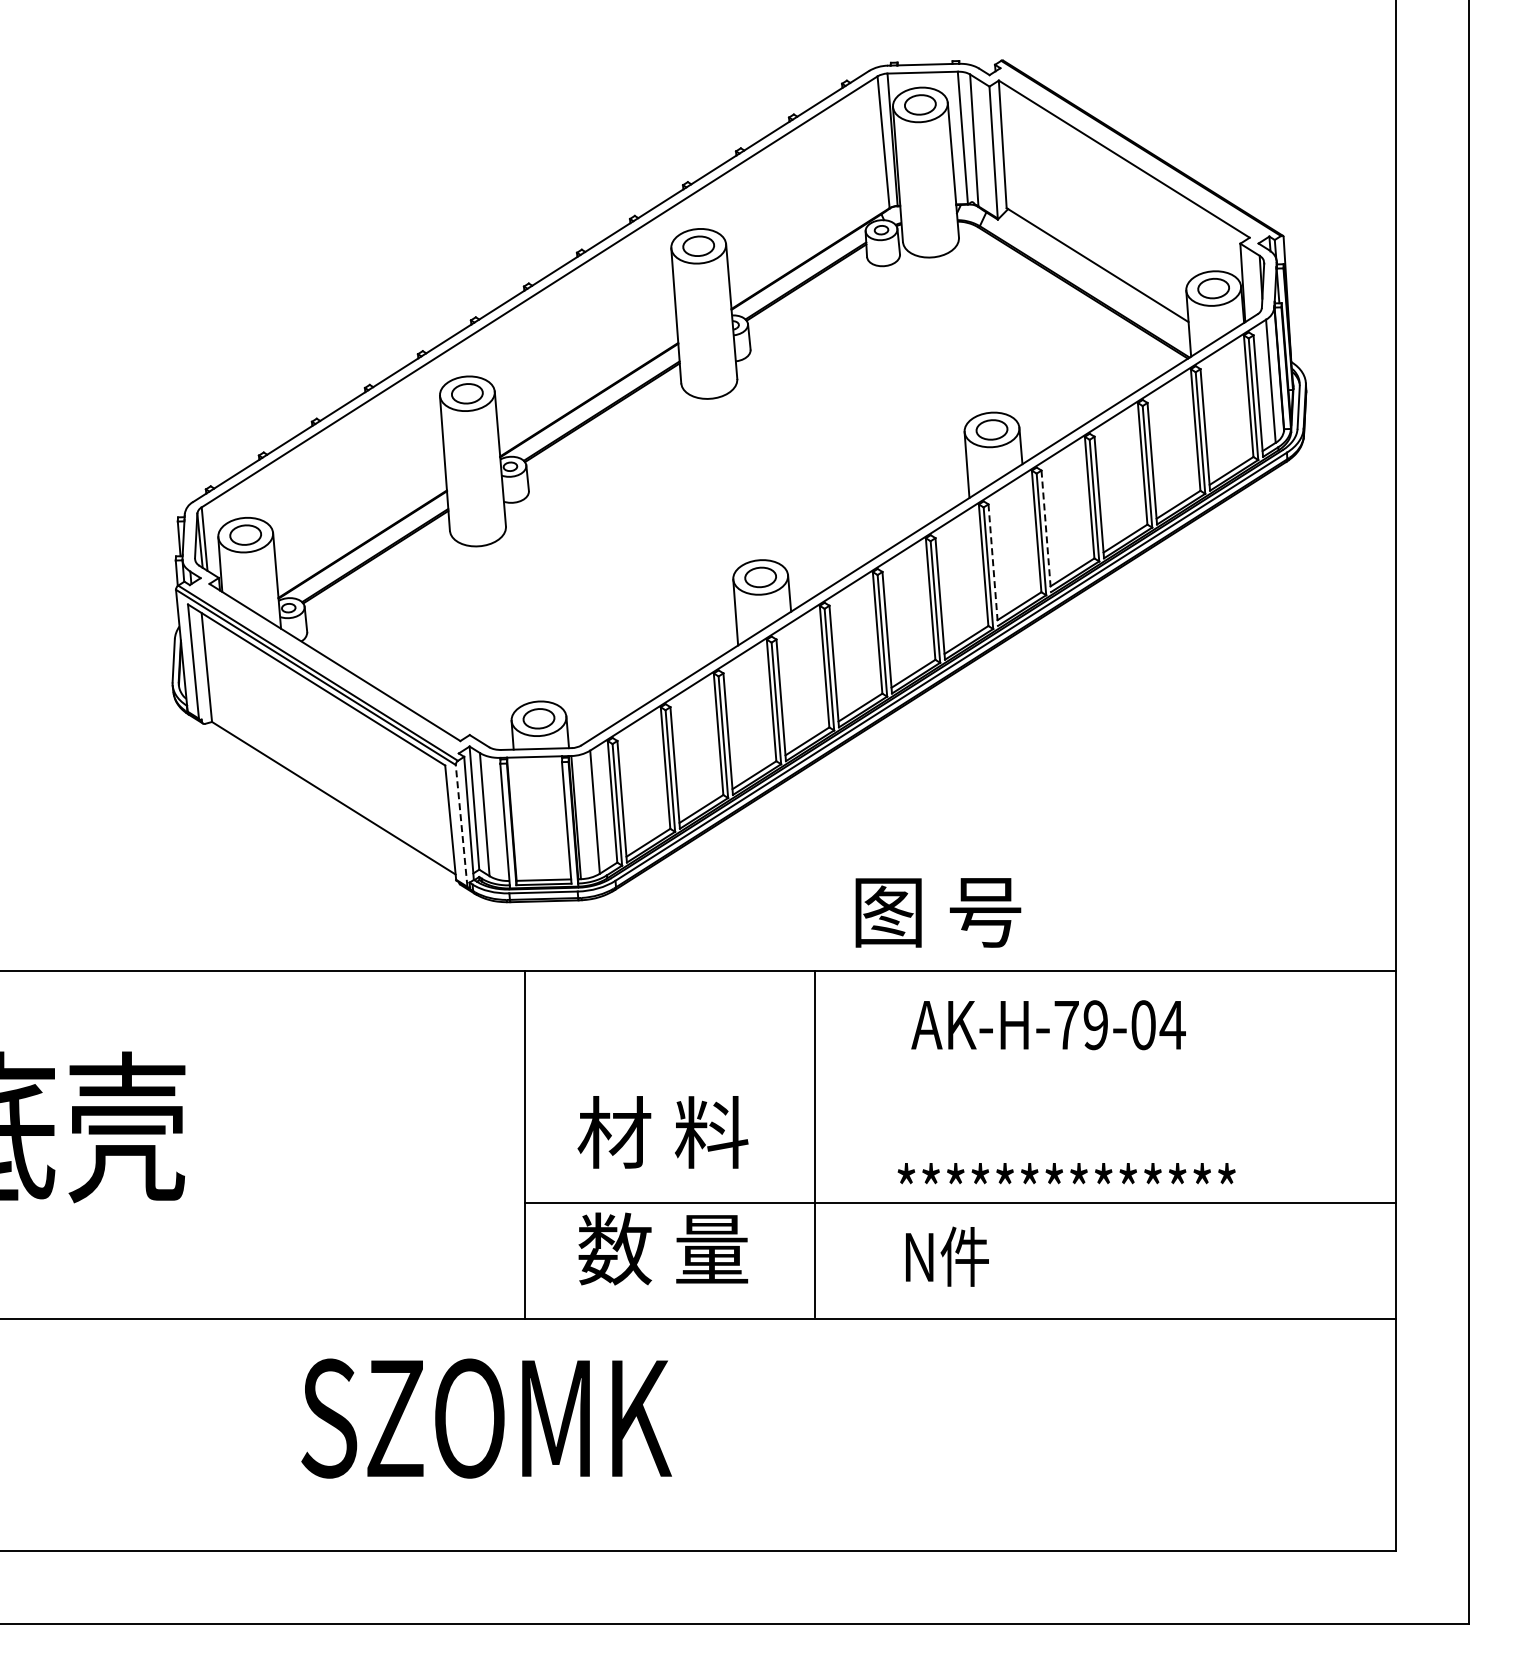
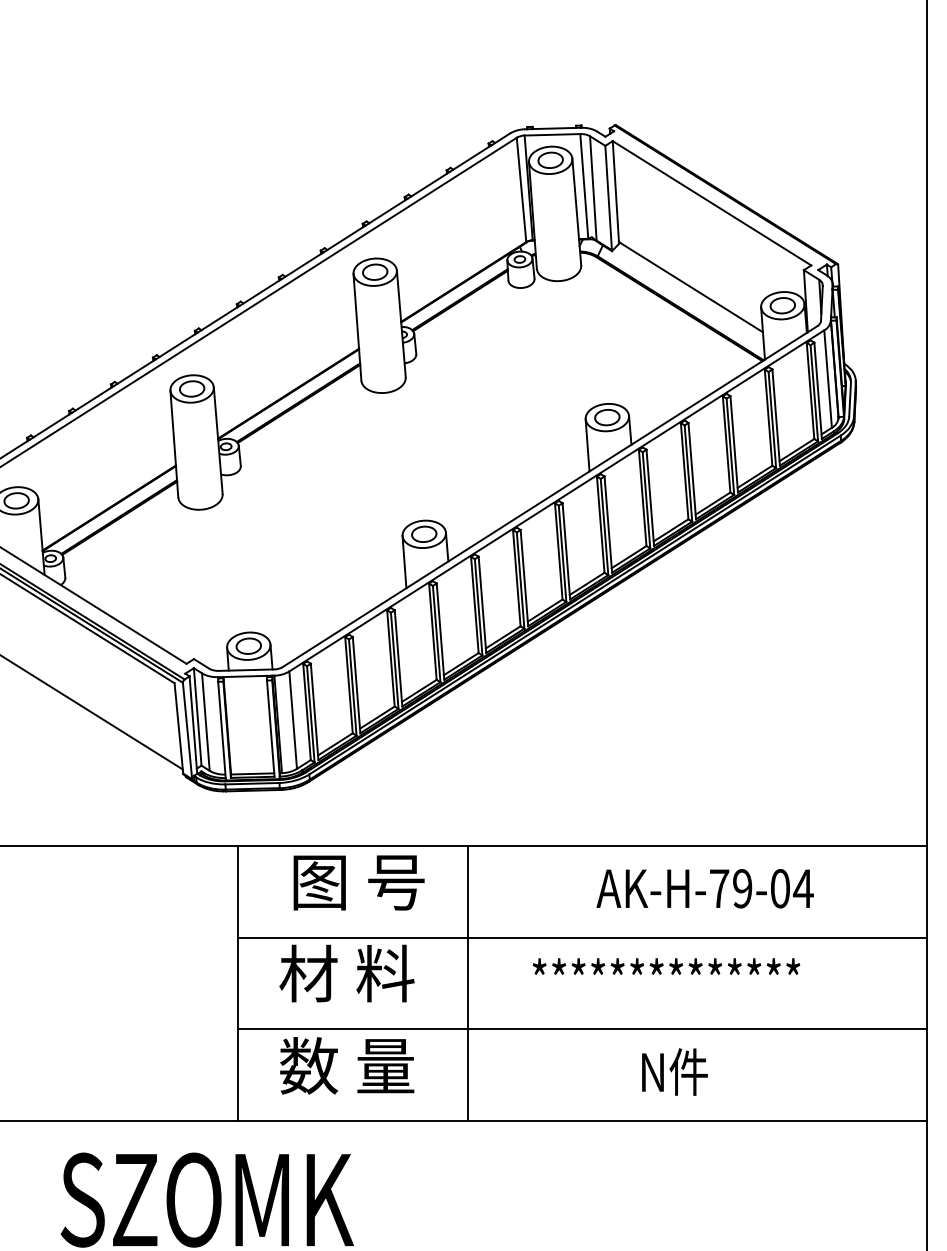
line: (1046, 531) -> (650, 497), dashed -> solid
line: (993, 565) -> (608, 524), dashed -> solid
line: (461, 825) -> (187, 730), dashed -> solid
text: (938, 912) -> (359, 882), moved
text: (1048, 1025) -> (705, 888), moved
line: (960, 1086) -> (582, 937), added
text: (1066, 1173) -> (666, 966), moved
text: (947, 1256) -> (675, 1071), moved

